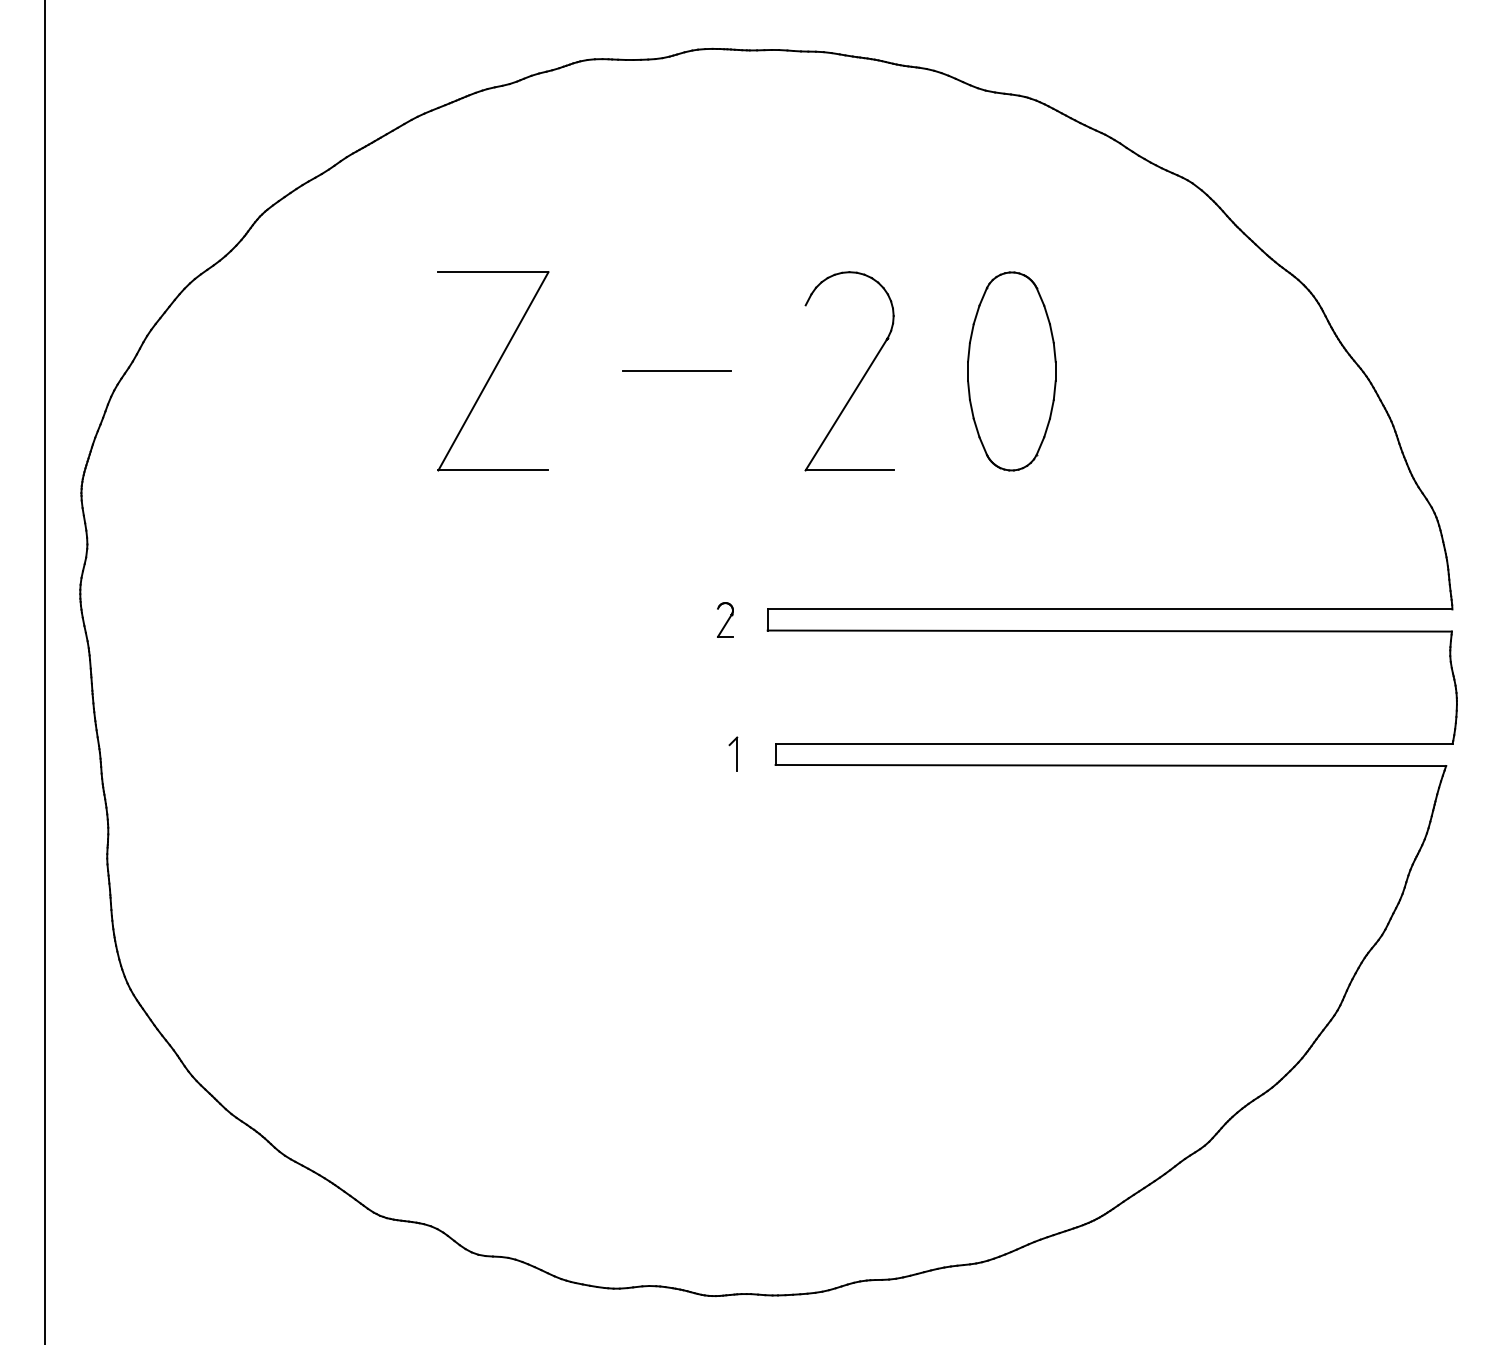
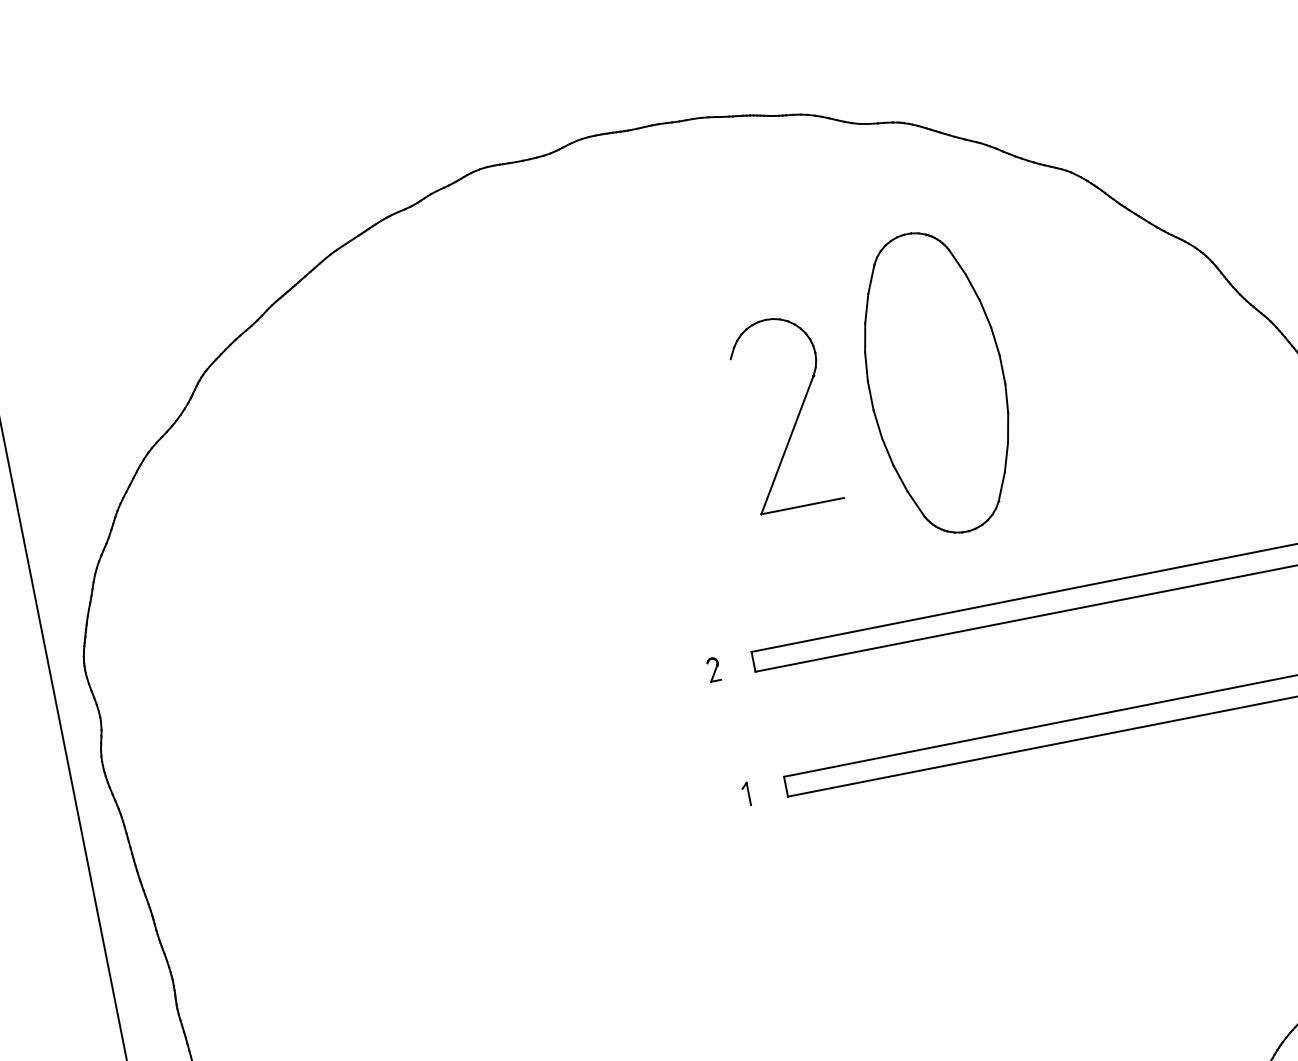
part: (493, 371) -> (449, 479), removed
line: (676, 371) -> (621, 445), removed
part: (1011, 371) -> (936, 383), size x1.6
part: (725, 619) -> (713, 669), size x0.7
part: (733, 753) -> (746, 793), size x0.7

